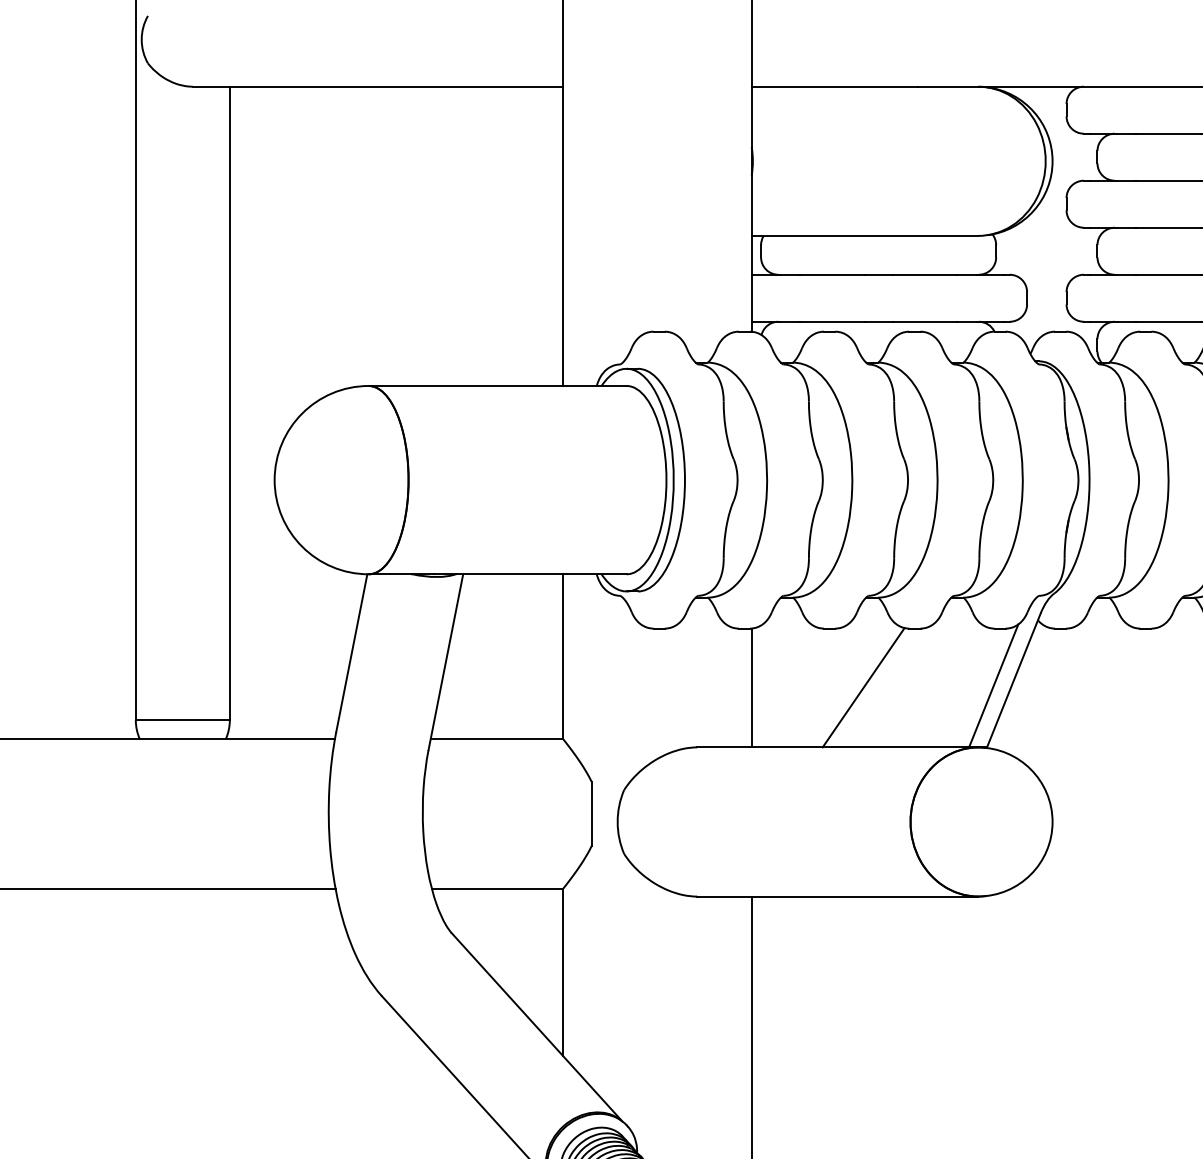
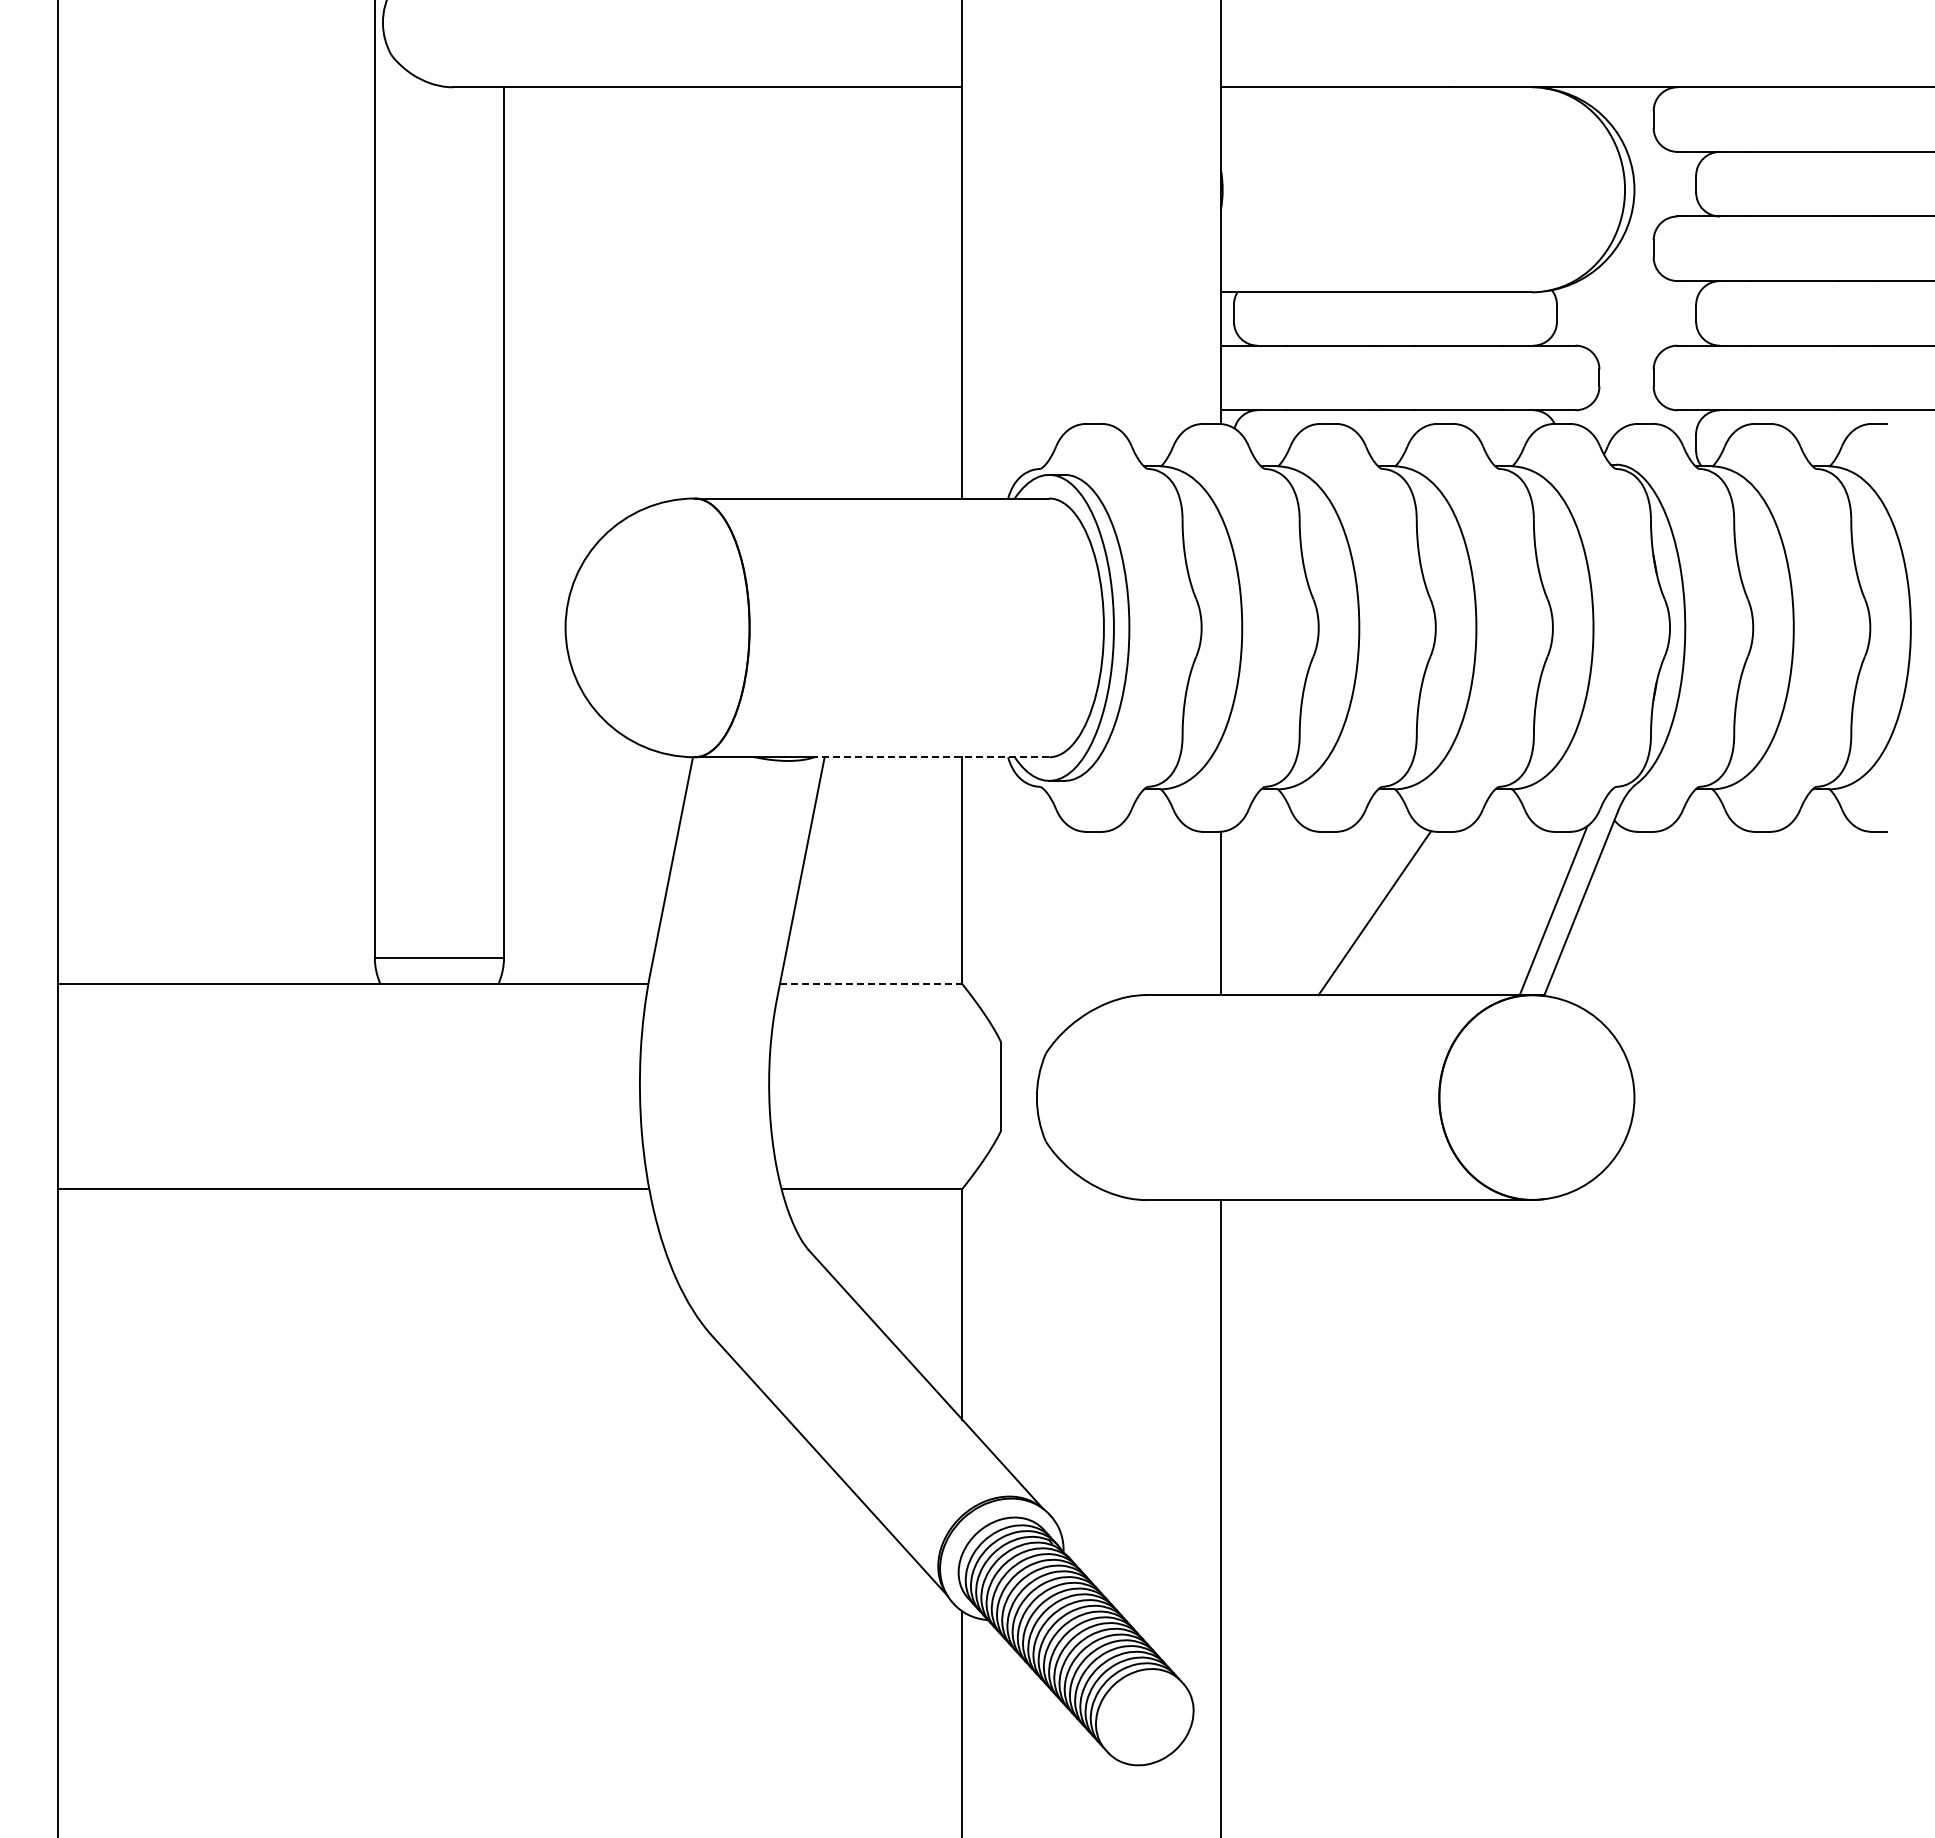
line: (541, 574) -> (932, 757), solid -> dashed
line: (497, 739) -> (871, 984), solid -> dashed

